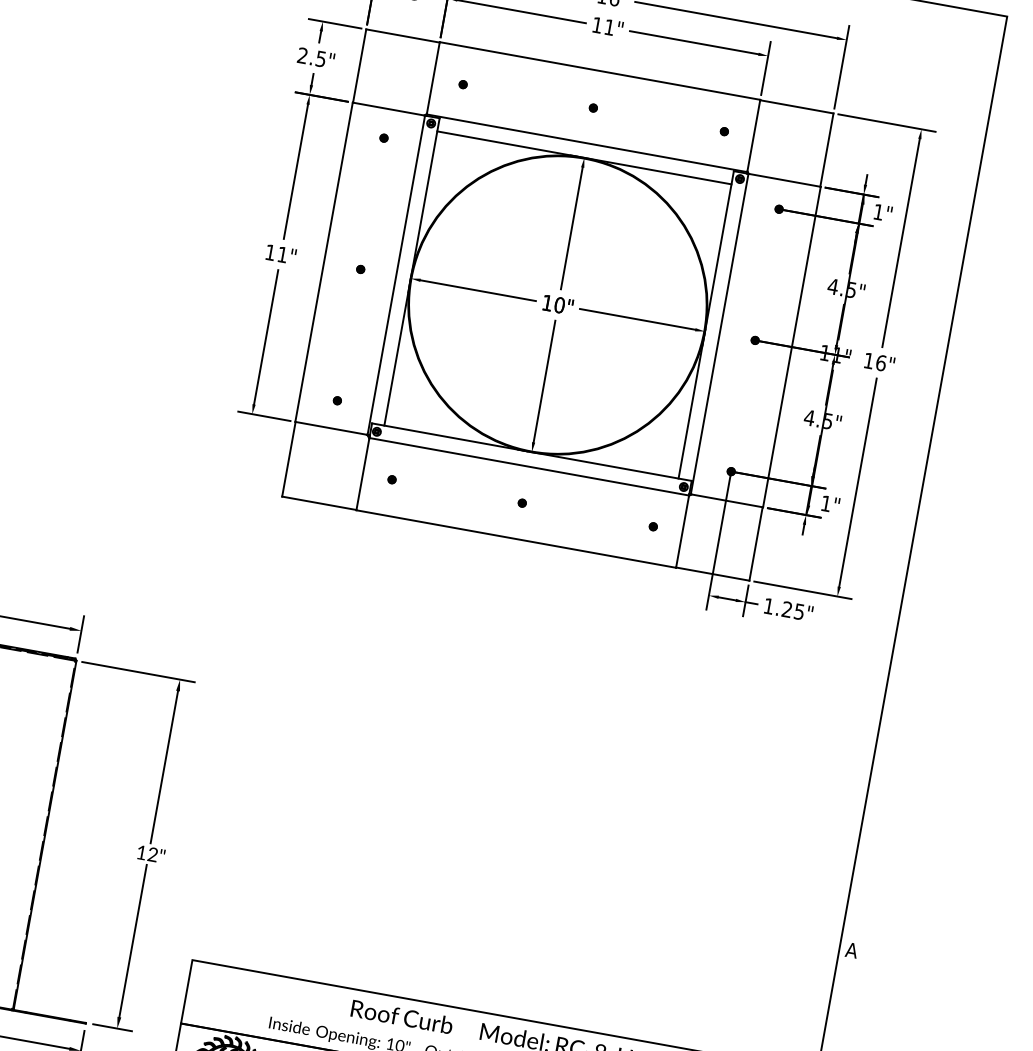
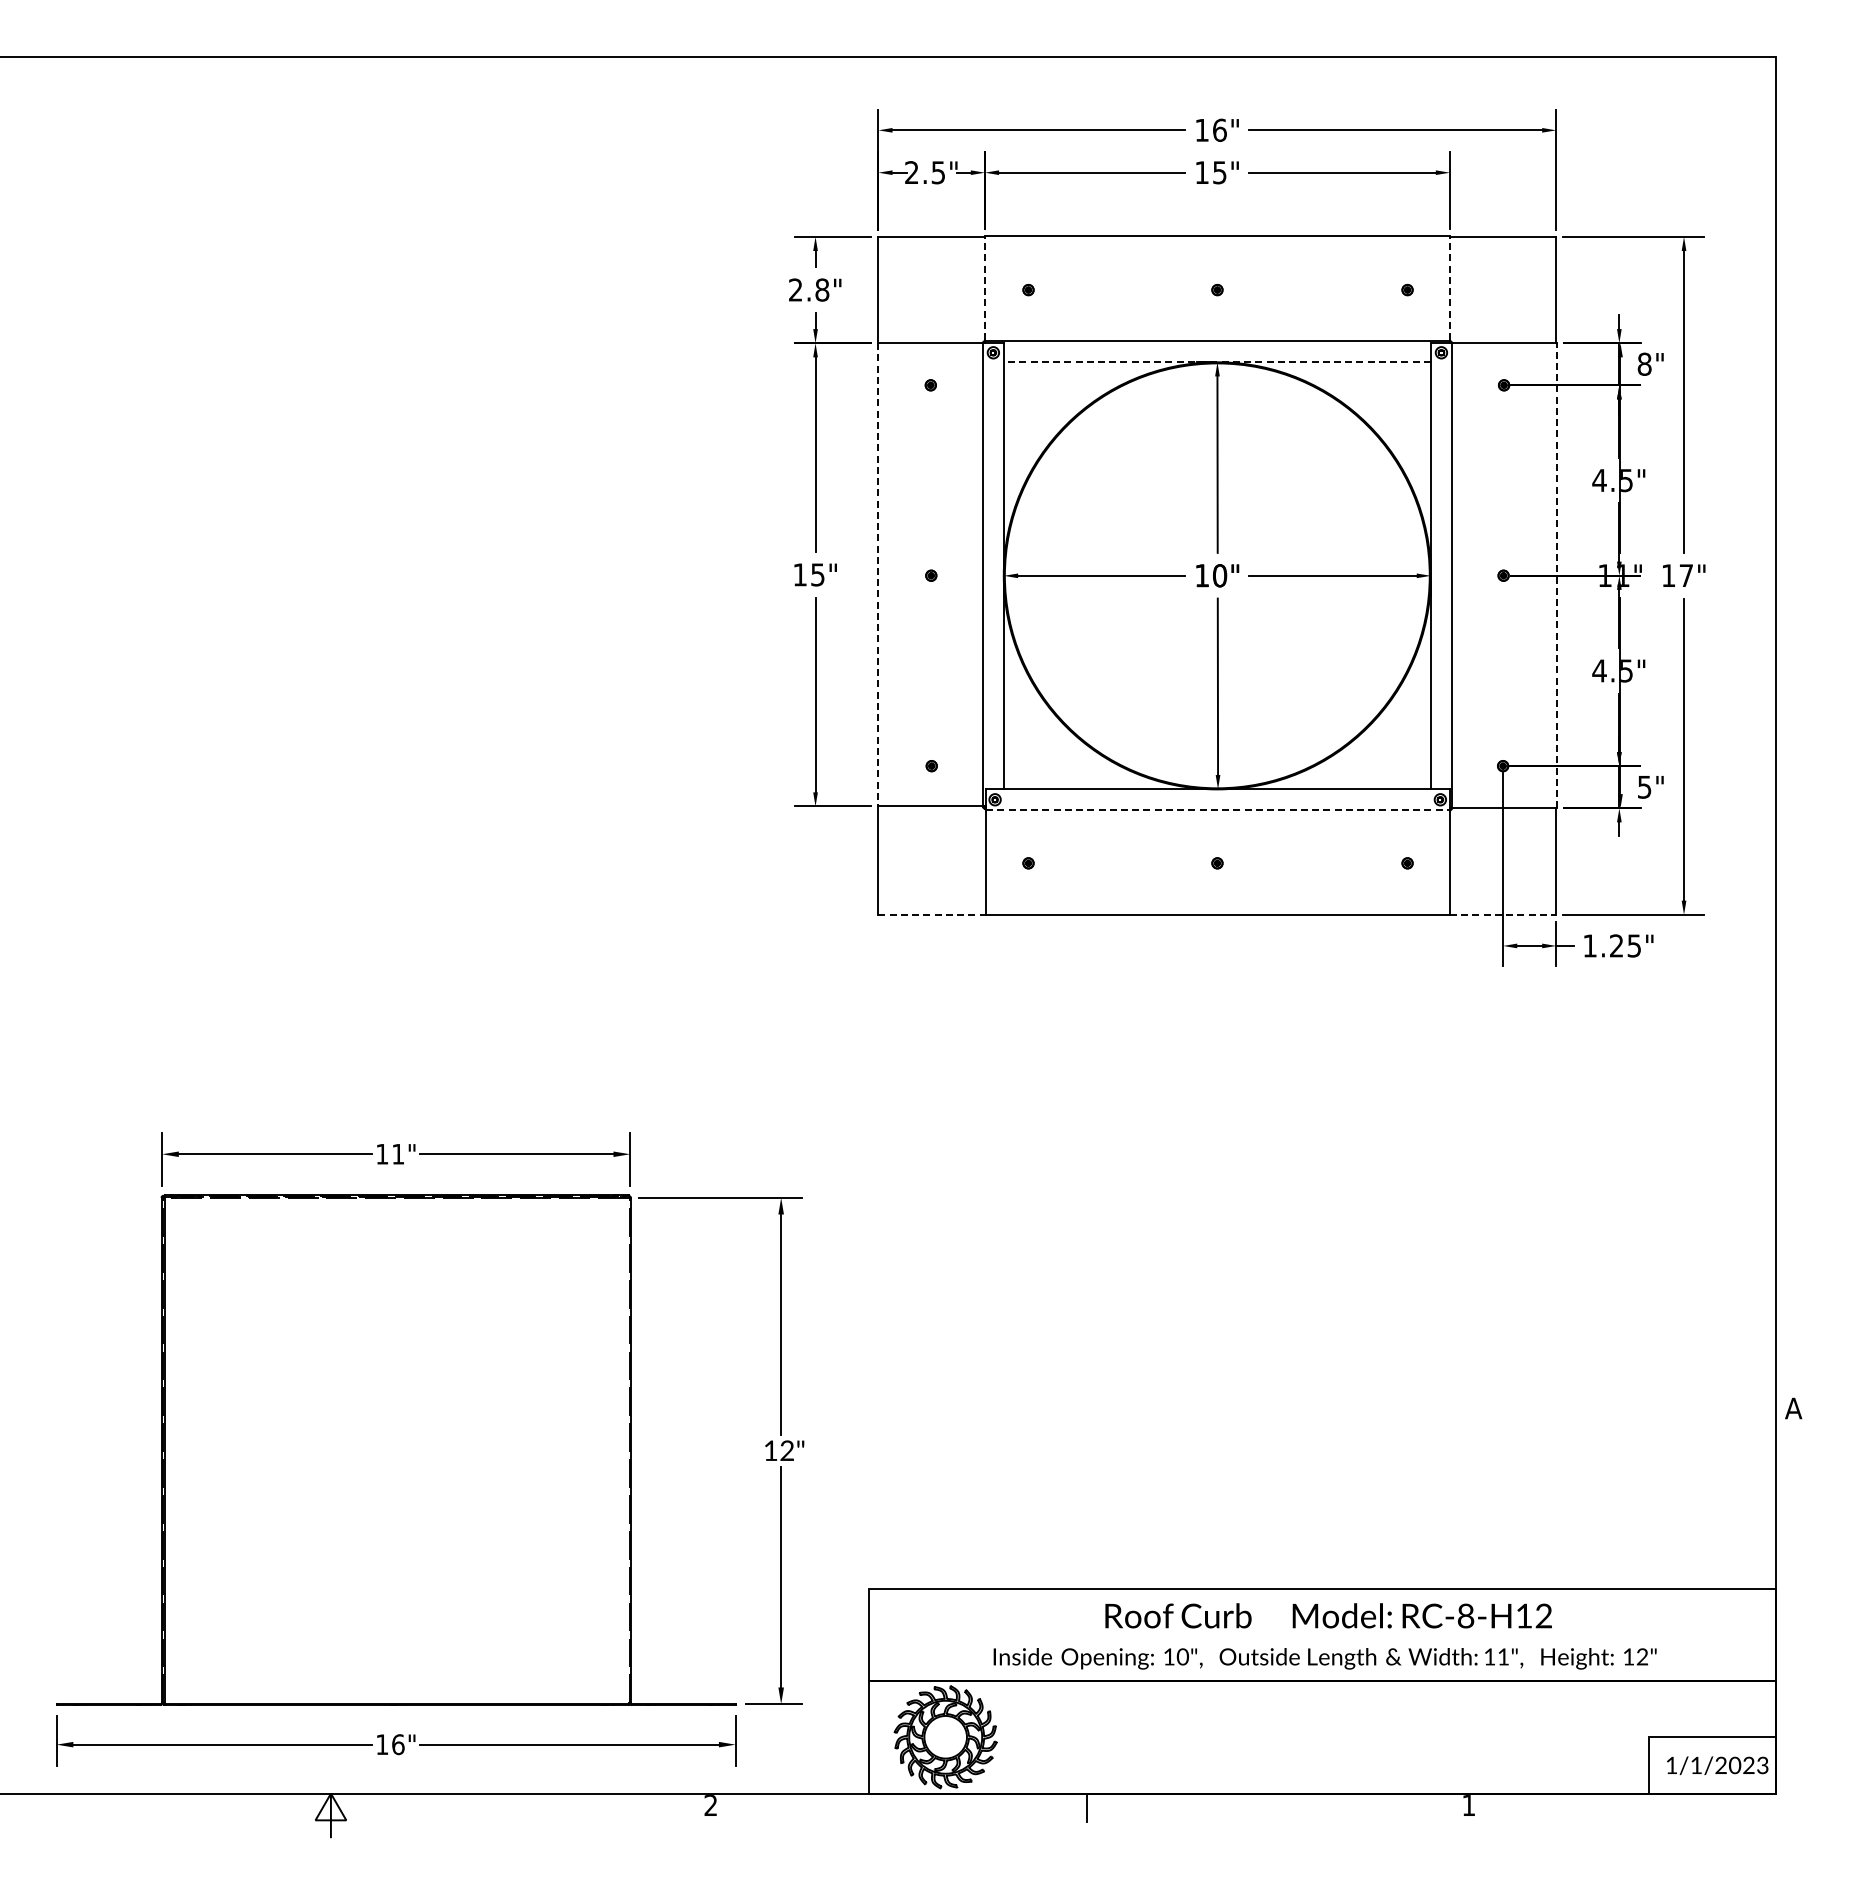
text: (609, 27) -> (1219, 172), 11" -> 15"
text: (321, 58) -> (822, 289), 2.5" -> 2.8"
line: (433, 78) -> (984, 288), solid -> dashed
line: (753, 135) -> (1449, 288), solid -> dashed
line: (583, 157) -> (1216, 362), solid -> dashed
text: (878, 211) -> (1644, 363), 1" -> 8"
text: (282, 254) -> (817, 574), 11" -> 15"
line: (323, 261) -> (877, 574), solid -> dashed
line: (791, 346) -> (1556, 575), solid -> dashed
text: (881, 362) -> (1686, 575), 16" -> 17"
line: (529, 466) -> (1218, 810), solid -> dashed
line: (319, 503) -> (932, 914), solid -> dashed
text: (826, 503) -> (1644, 787), 1" -> 5"
line: (713, 573) -> (1503, 914), solid -> dashed

